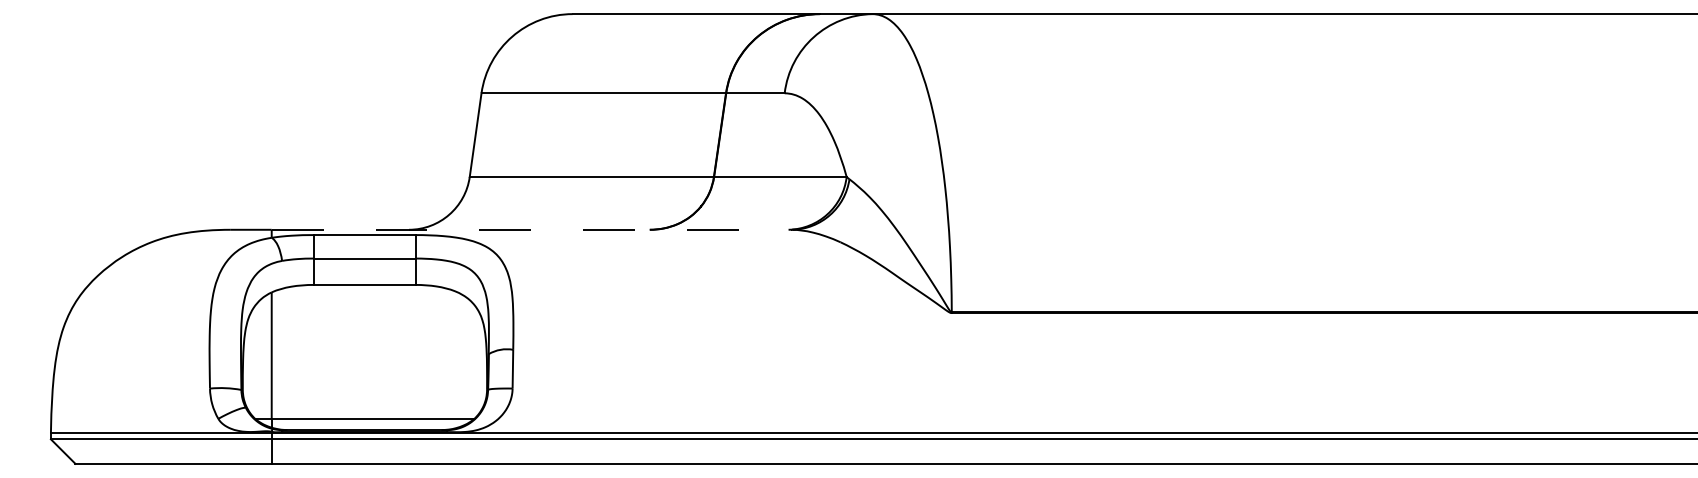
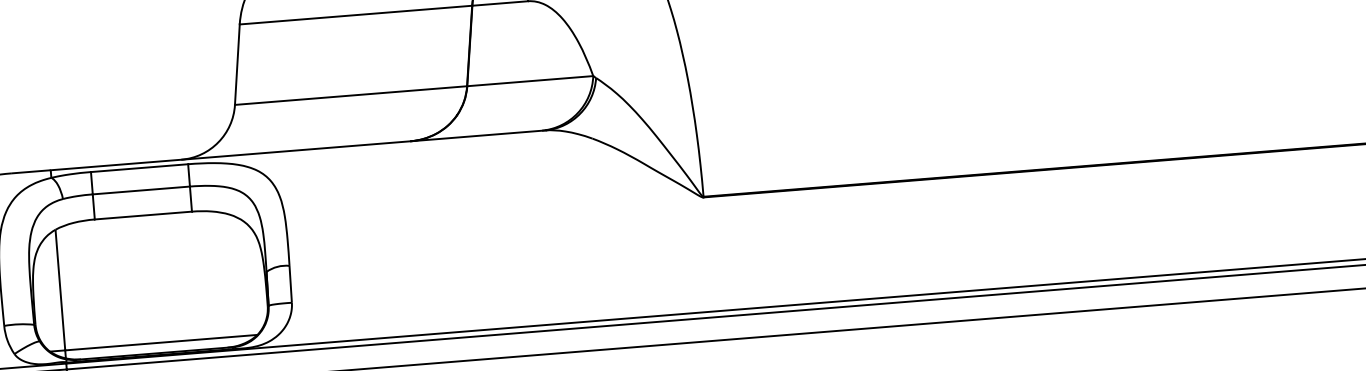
line: (532, 229) -> (298, 150), dashed -> solid

